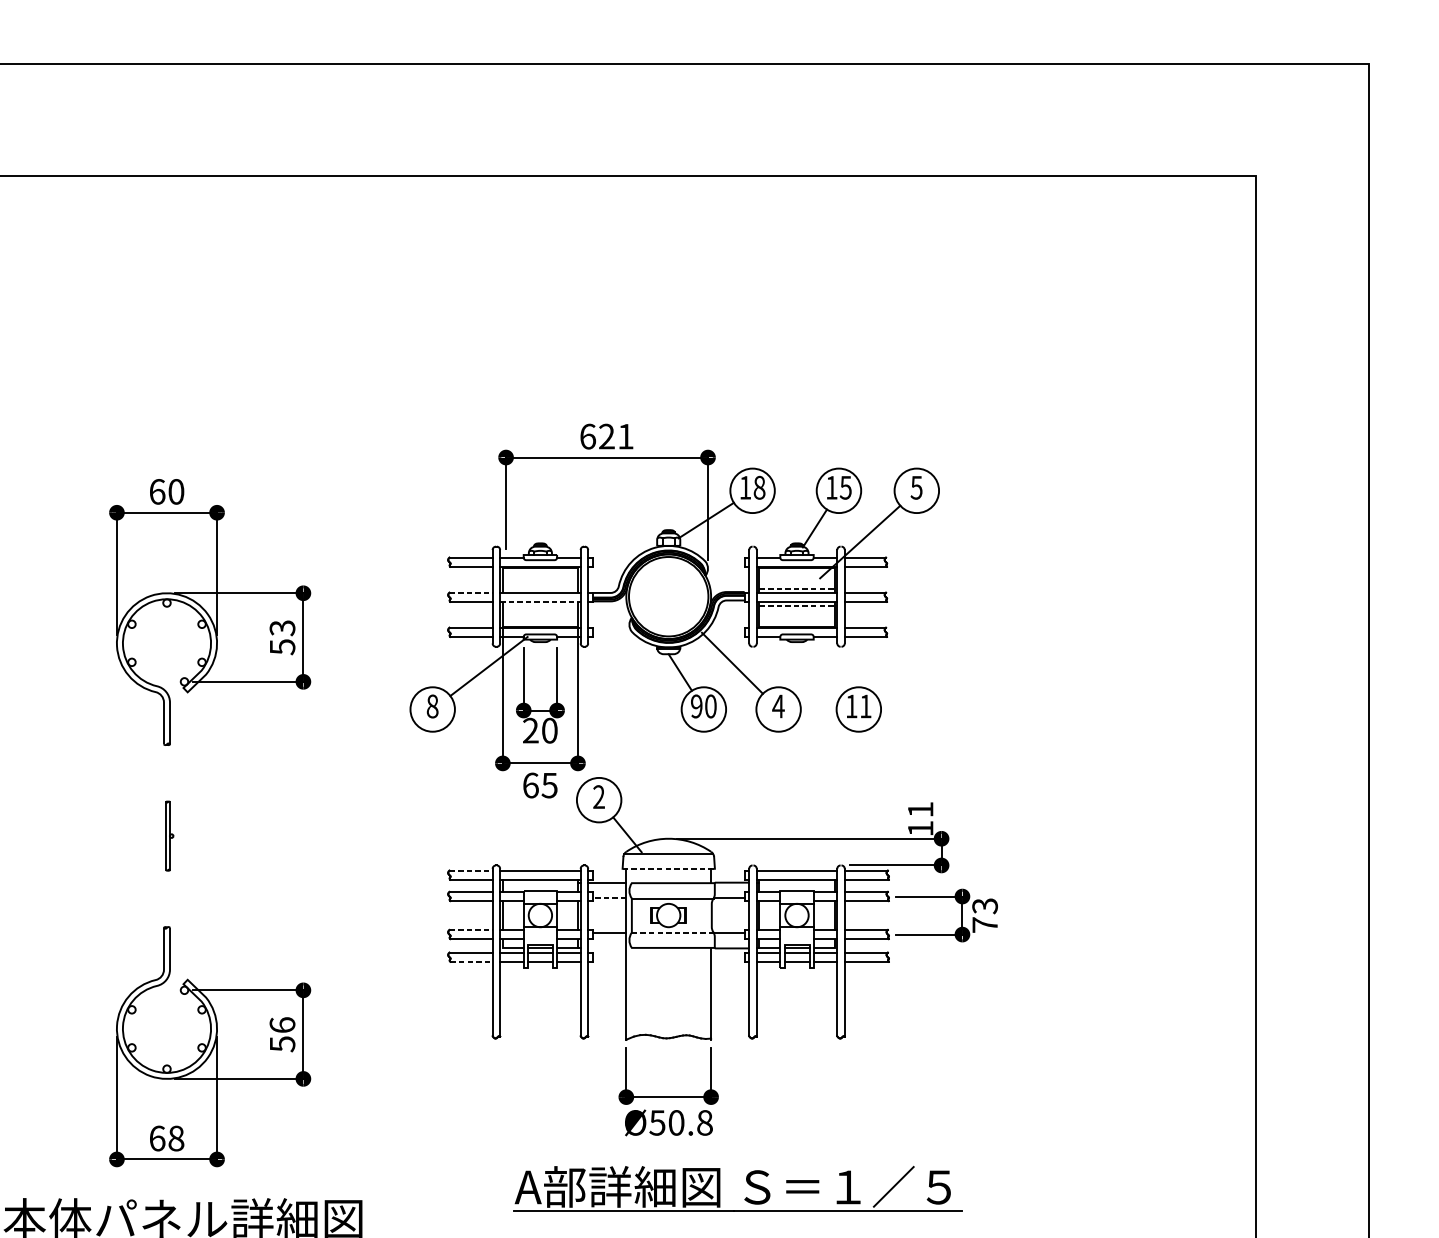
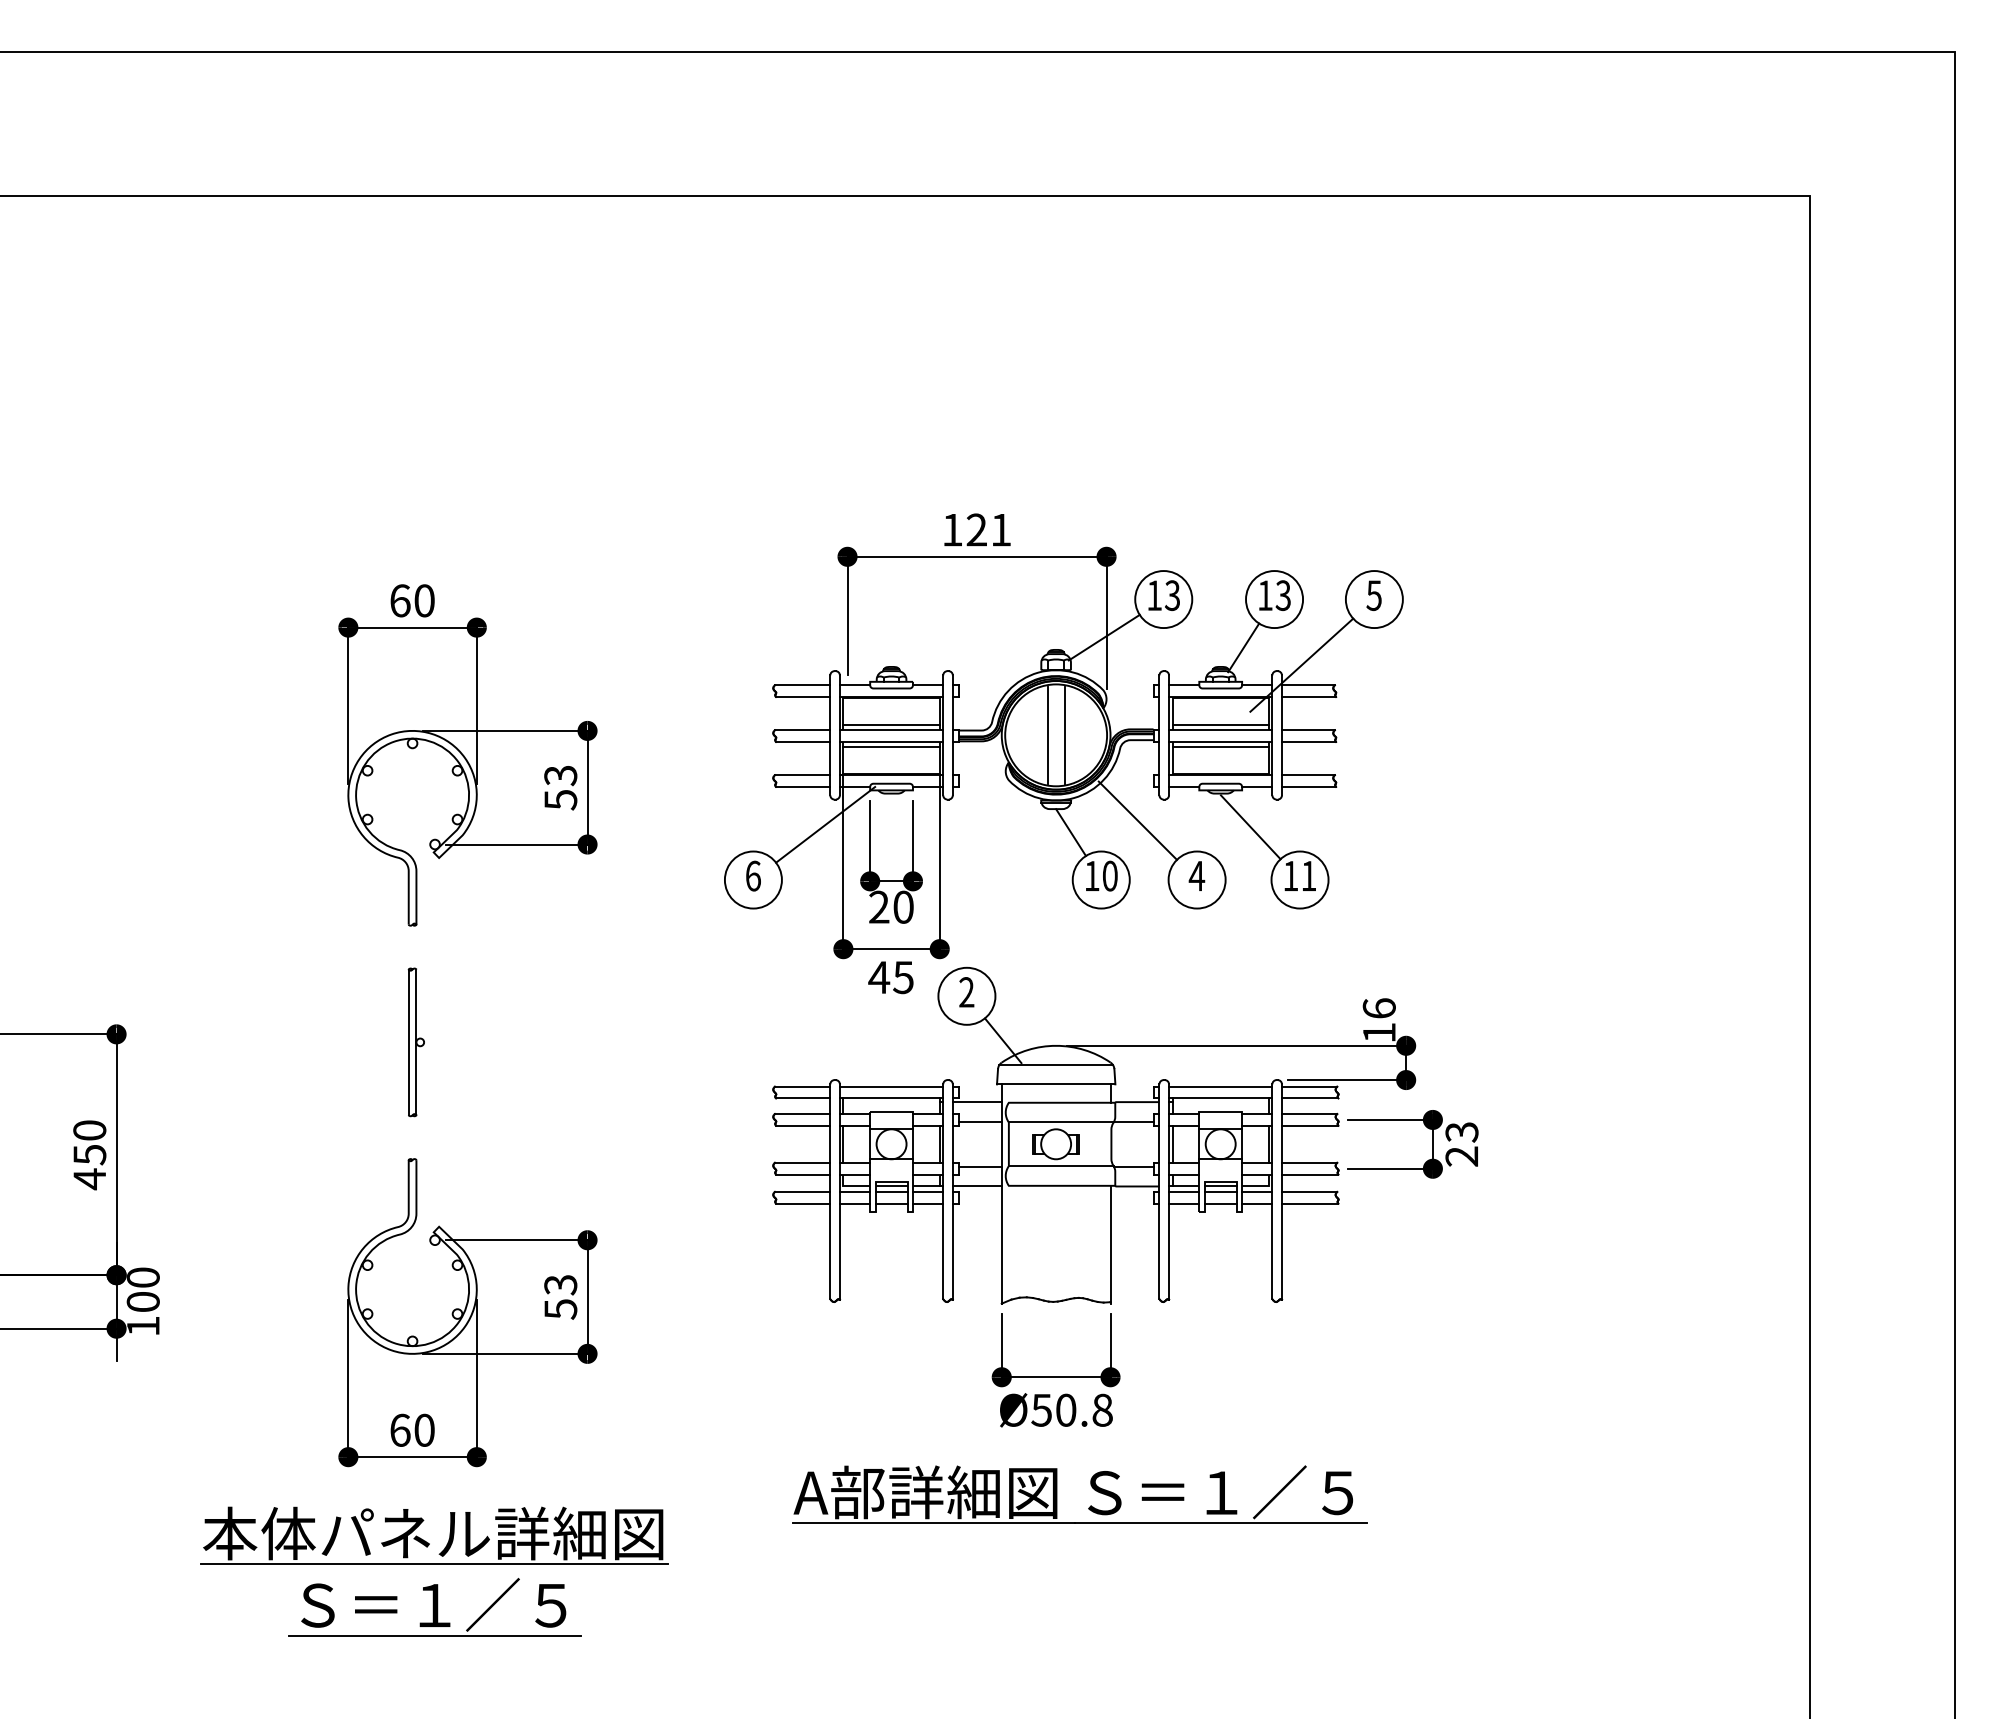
text: (587, 436) -> (952, 529), 621 -> 121
text: (759, 487) -> (1172, 595), 18 -> 13
text: (845, 487) -> (1282, 595), 15 -> 13
line: (540, 589) -> (891, 725), added
line: (797, 589) -> (1221, 725), dashed -> solid
line: (470, 592) -> (802, 730), dashed -> solid
line: (661, 596) -> (1047, 735), added
line: (675, 596) -> (1064, 735), added
line: (540, 601) -> (891, 741), dashed -> solid
line: (540, 605) -> (891, 746), added
line: (797, 605) -> (1221, 746), dashed -> solid
line: (820, 668) -> (1250, 827), added
text: (432, 705) -> (753, 875), 8 -> 6
text: (696, 705) -> (1091, 875), 90 -> 10
text: (531, 785) -> (879, 977), 65 -> 45
text: (920, 809) -> (1378, 1008), 11 -> 16
part: (169, 836) -> (415, 1042), size x1.67
line: (668, 868) -> (1056, 1084), dashed -> solid
line: (470, 870) -> (802, 1086), dashed -> solid
line: (609, 897) -> (980, 1121), dashed -> solid
text: (984, 925) -> (1461, 1156), 73 -> 23
line: (470, 929) -> (802, 1162), dashed -> solid
line: (672, 932) -> (1061, 1166), dashed -> solid
line: (606, 948) -> (976, 1186), added
line: (471, 961) -> (803, 1203), dashed -> solid
text: (282, 1024) -> (560, 1284), 56 -> 53
text: (176, 1137) -> (424, 1429), 68 -> 60
part: (746, 1183) -> (1091, 1487), moved

